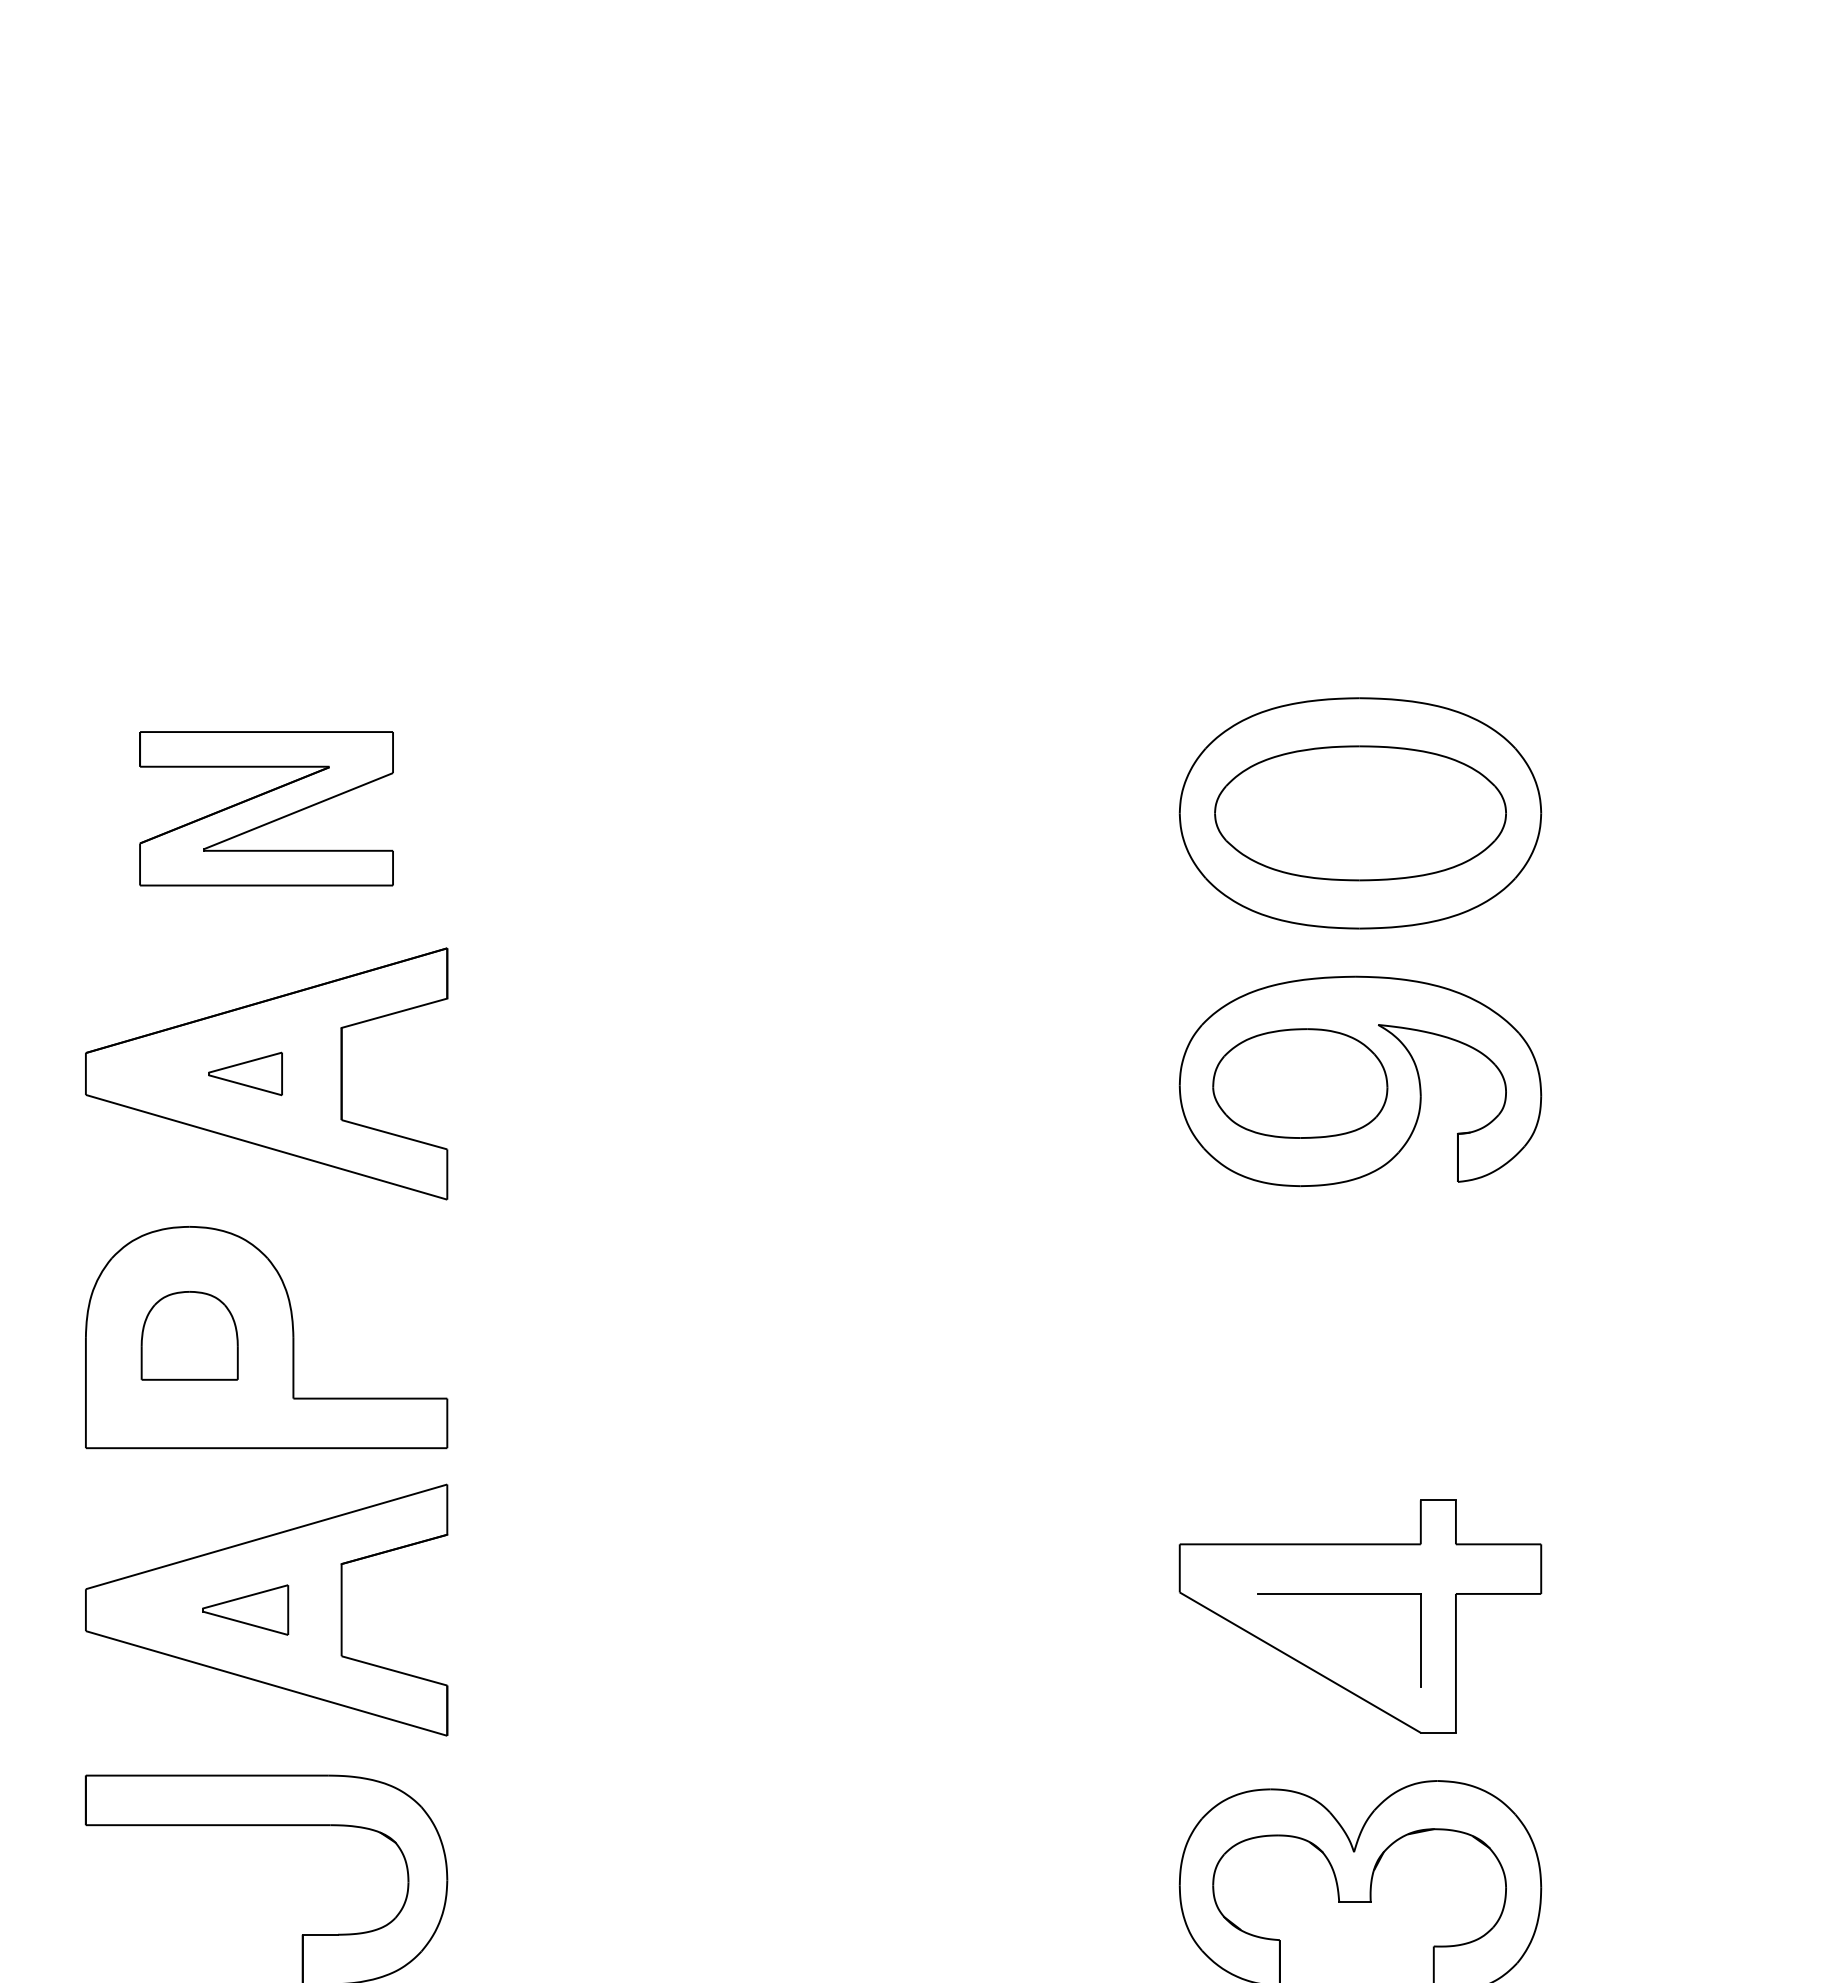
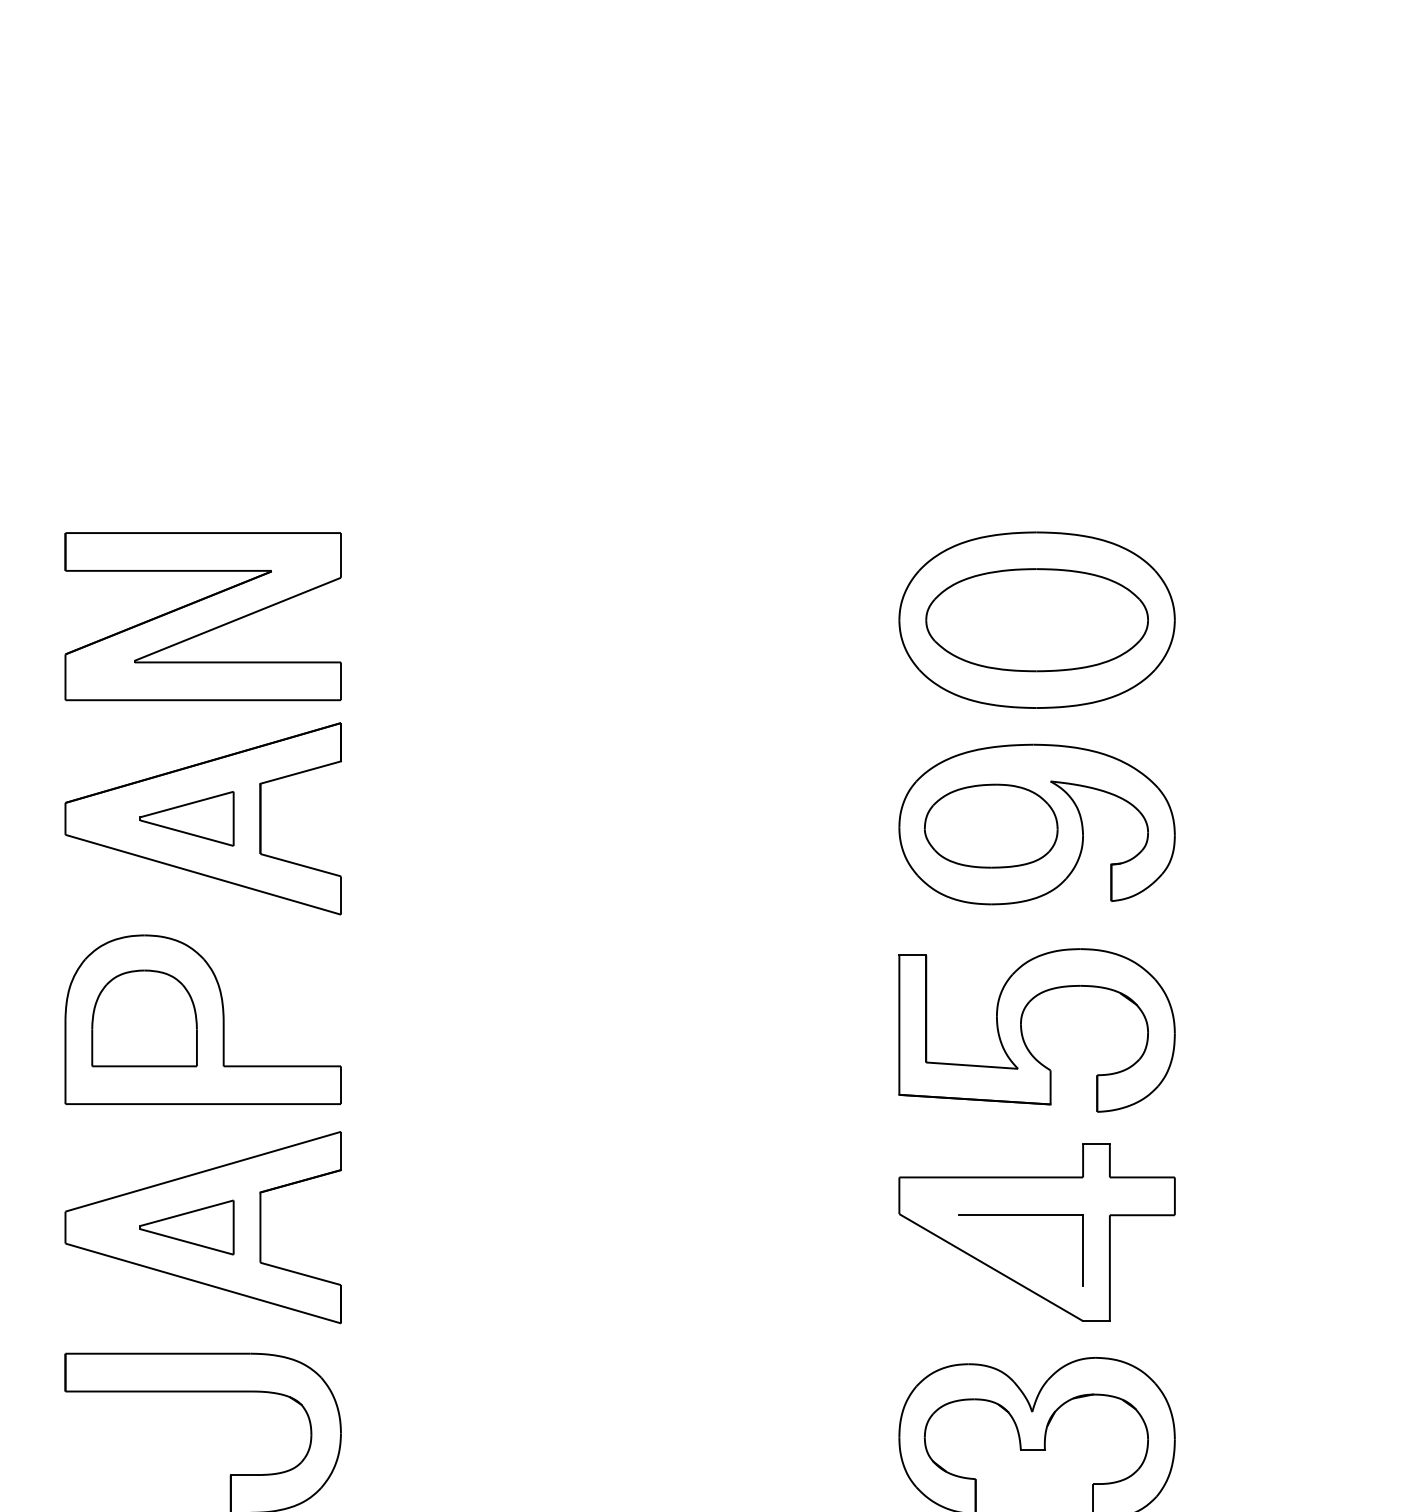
part: (266, 808) -> (203, 616), size x1.43
part: (245, 1073) -> (187, 818), size x1.67
part: (189, 1335) -> (144, 1018), size x1.43
part: (1341, 1354) -> (1022, 1032), added
part: (245, 1609) -> (187, 1227), size x1.43

